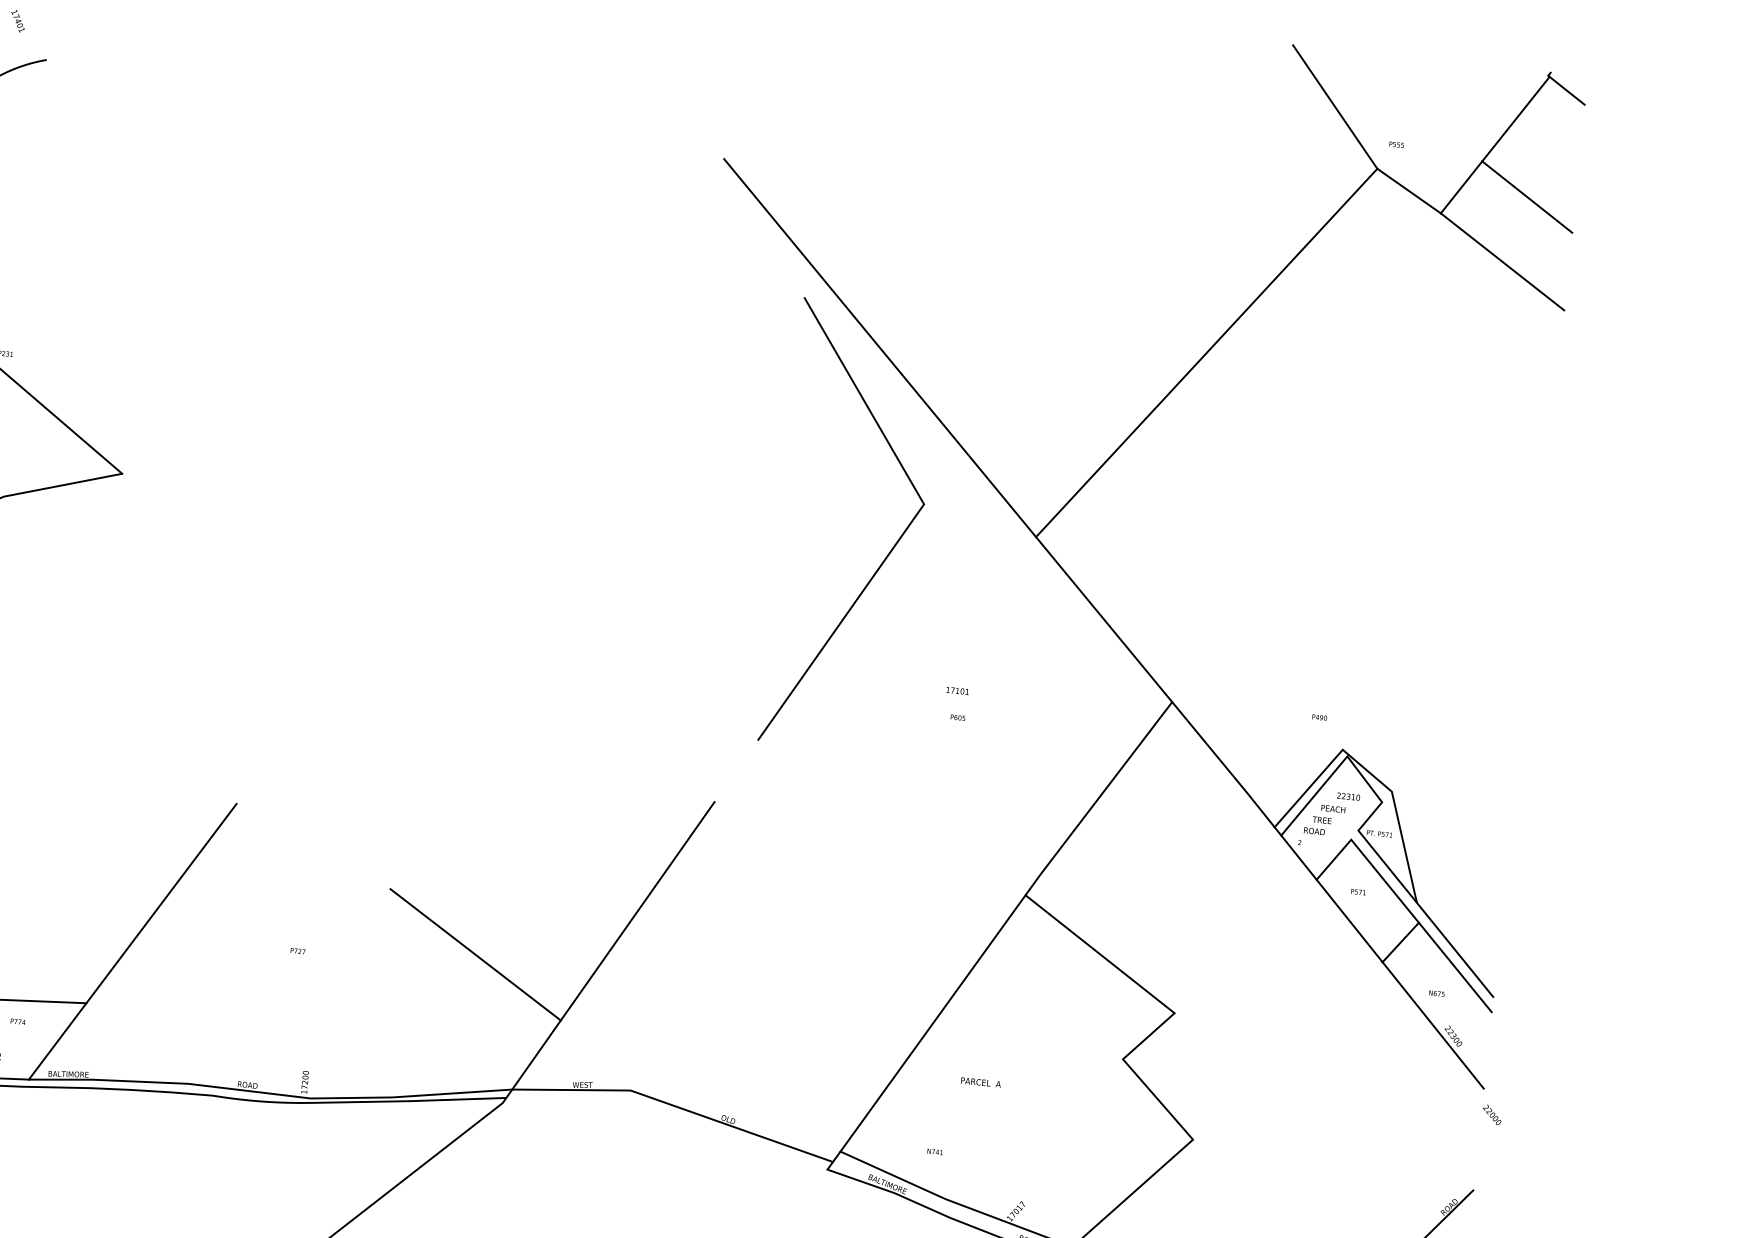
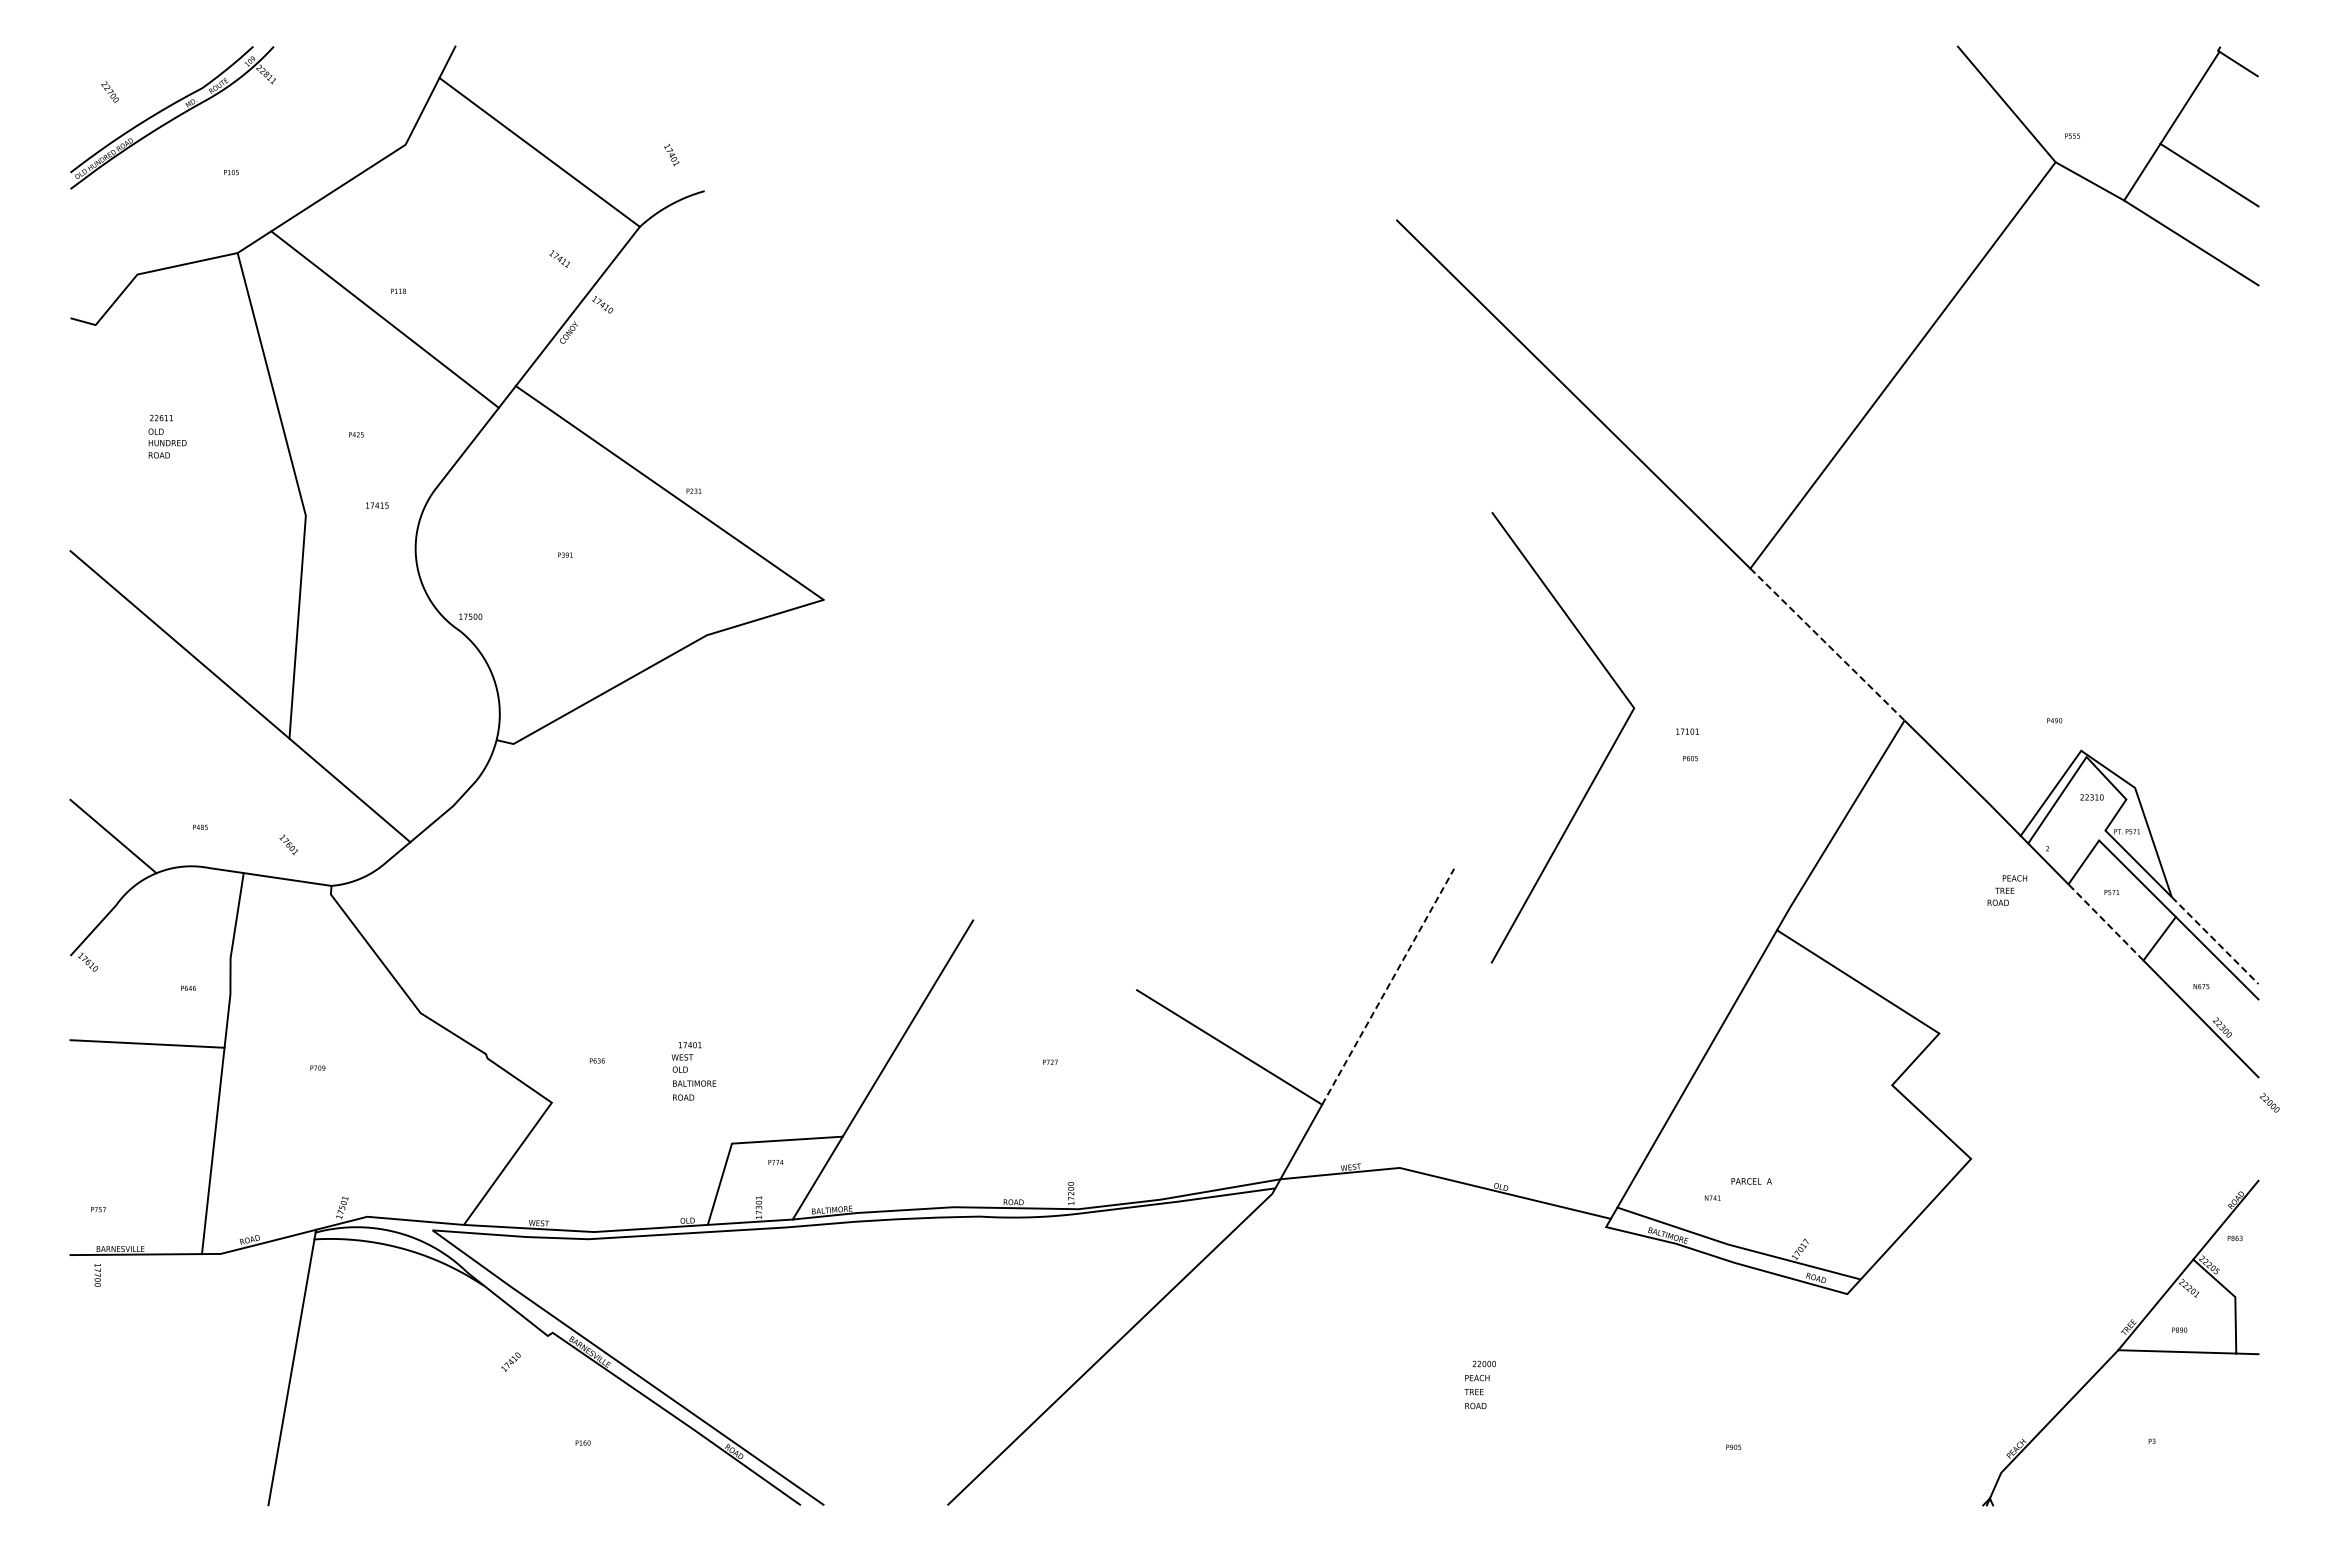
line: (888, 552) -> (1603, 760), moved
line: (1104, 619) -> (1827, 644), solid -> dashed
text: (1324, 820) -> (2007, 890), moved
line: (638, 911) -> (1388, 986), solid -> dashed
line: (1349, 920) -> (2105, 922), solid -> dashed
line: (1455, 949) -> (2215, 940), solid -> dashed
text: (980, 1082) -> (1751, 1181), moved

